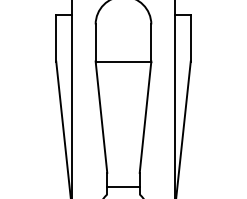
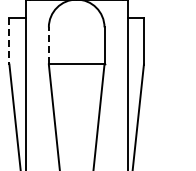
line: (56, 38) -> (9, 41), solid -> dashed
line: (95, 42) -> (48, 45), solid -> dashed

